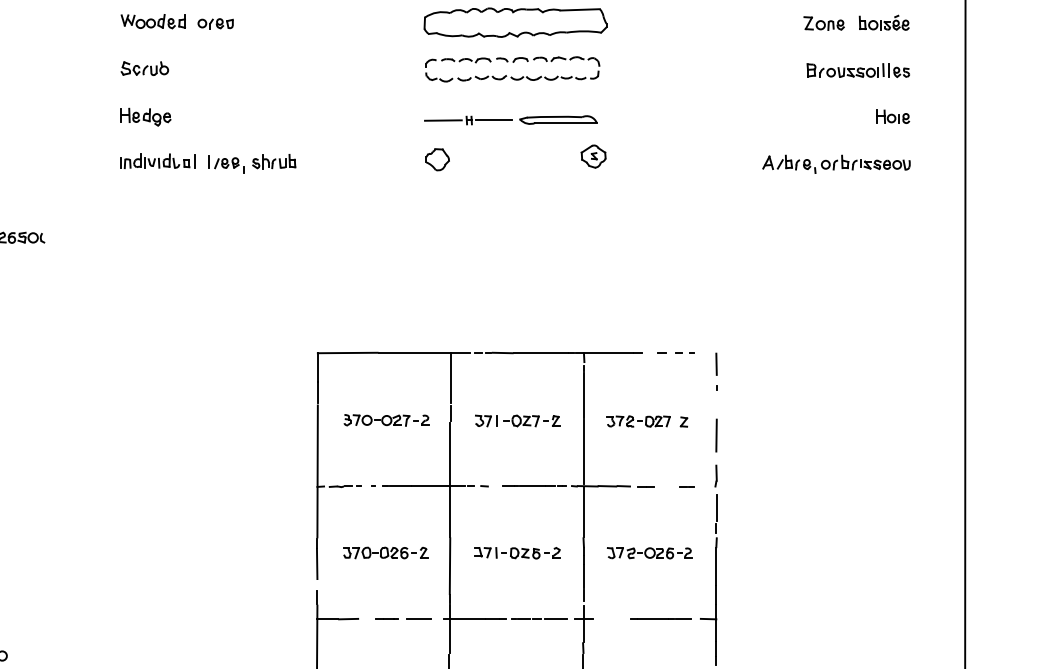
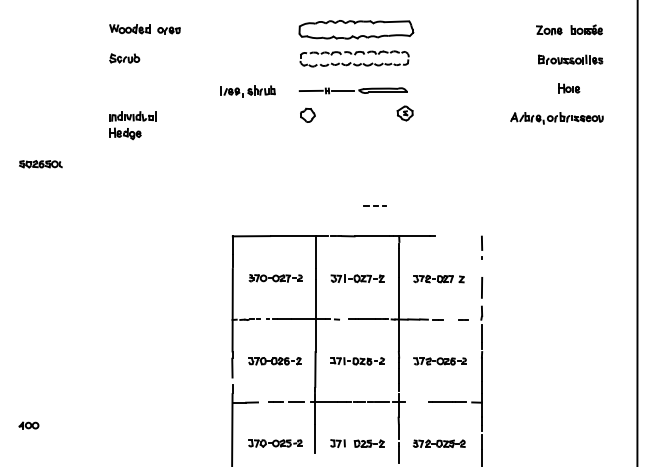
part: (146, 116) -> (125, 133), moved
part: (893, 116) -> (569, 88), moved
part: (251, 163) -> (247, 91), moved
line: (675, 351) -> (374, 205), moved

